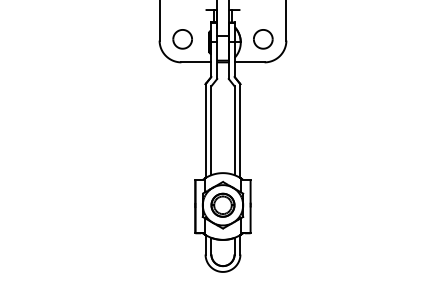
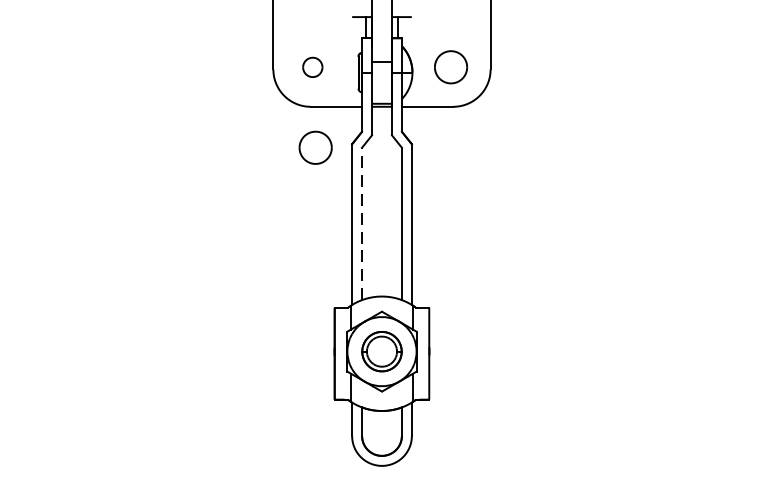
part: (182, 39) -> (312, 67), size x0.6
part: (184, 86) -> (316, 148), added
line: (211, 130) -> (362, 223), solid -> dashed

